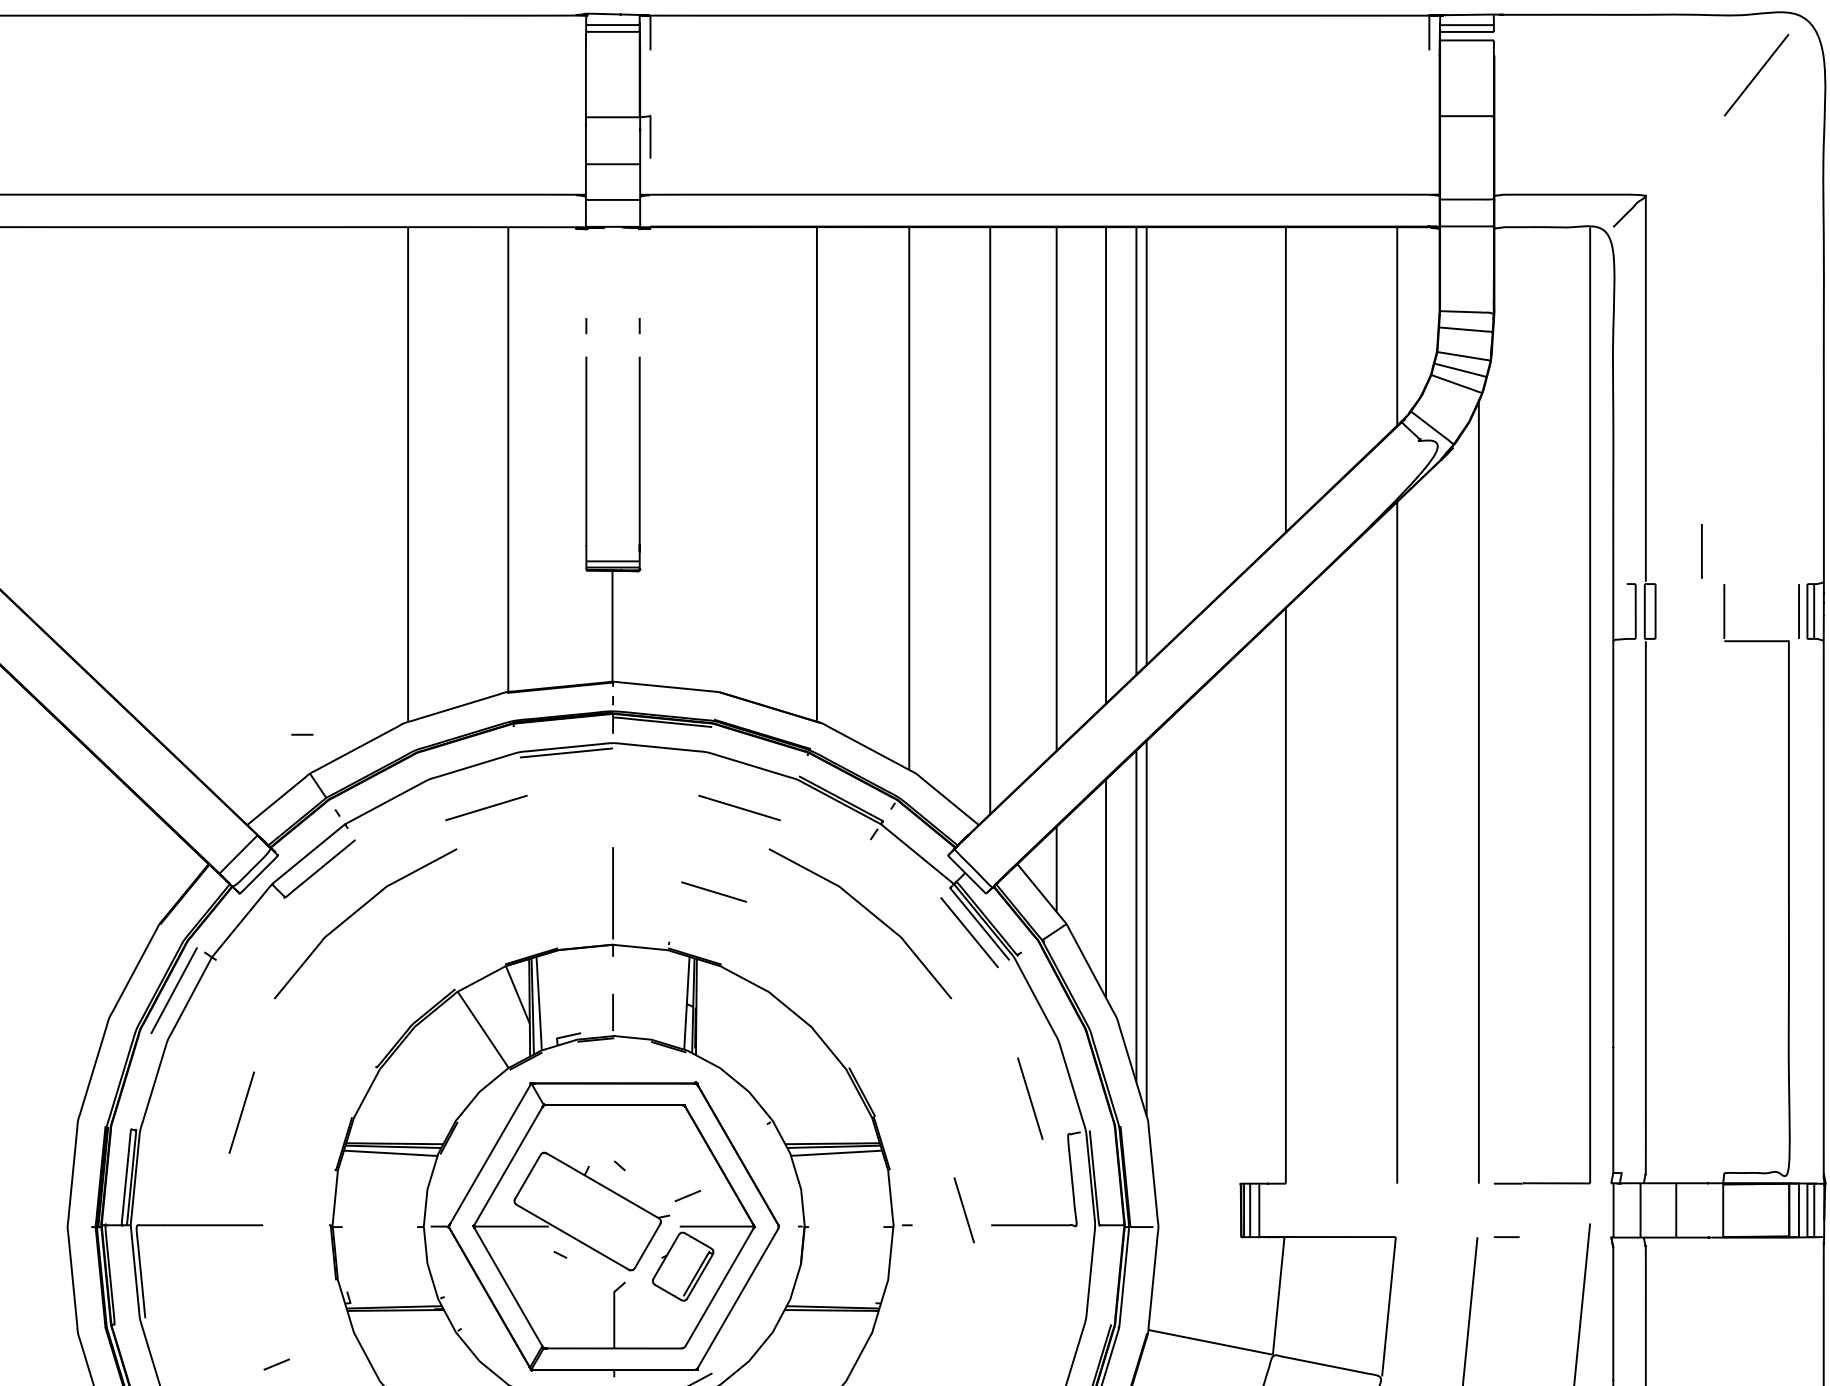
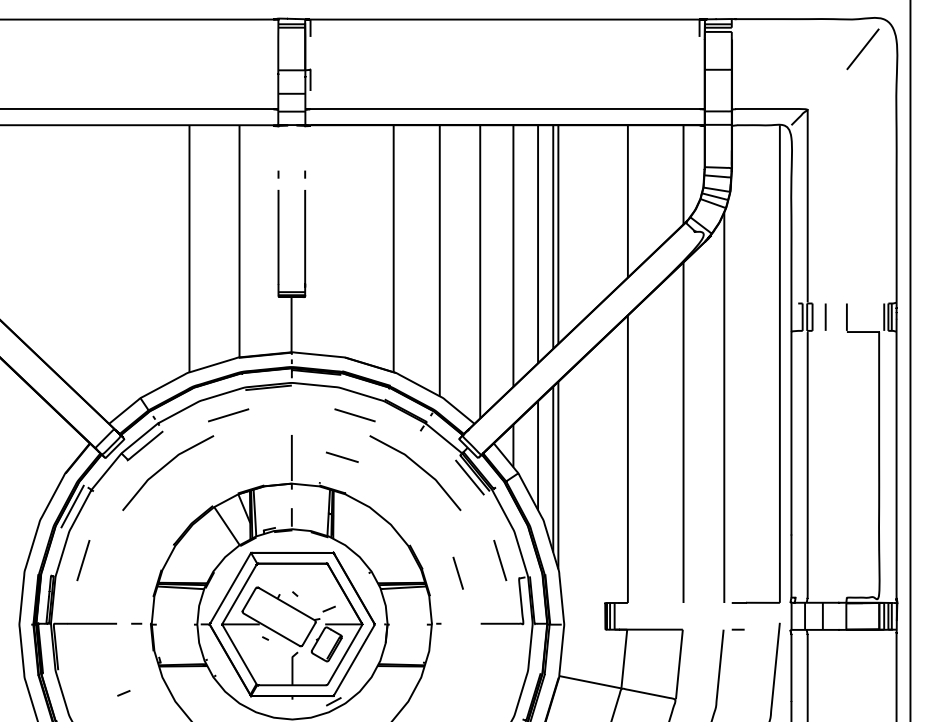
line: (1701, 550) -> (825, 316), moved
curve: (302, 734) -> (136, 623), moved
line: (241, 1112) -> (83, 560), moved
line: (962, 1208) -> (457, 572), moved

